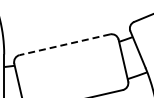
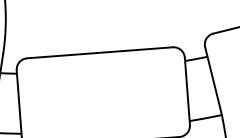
line: (64, 44) -> (99, 52), dashed -> solid

